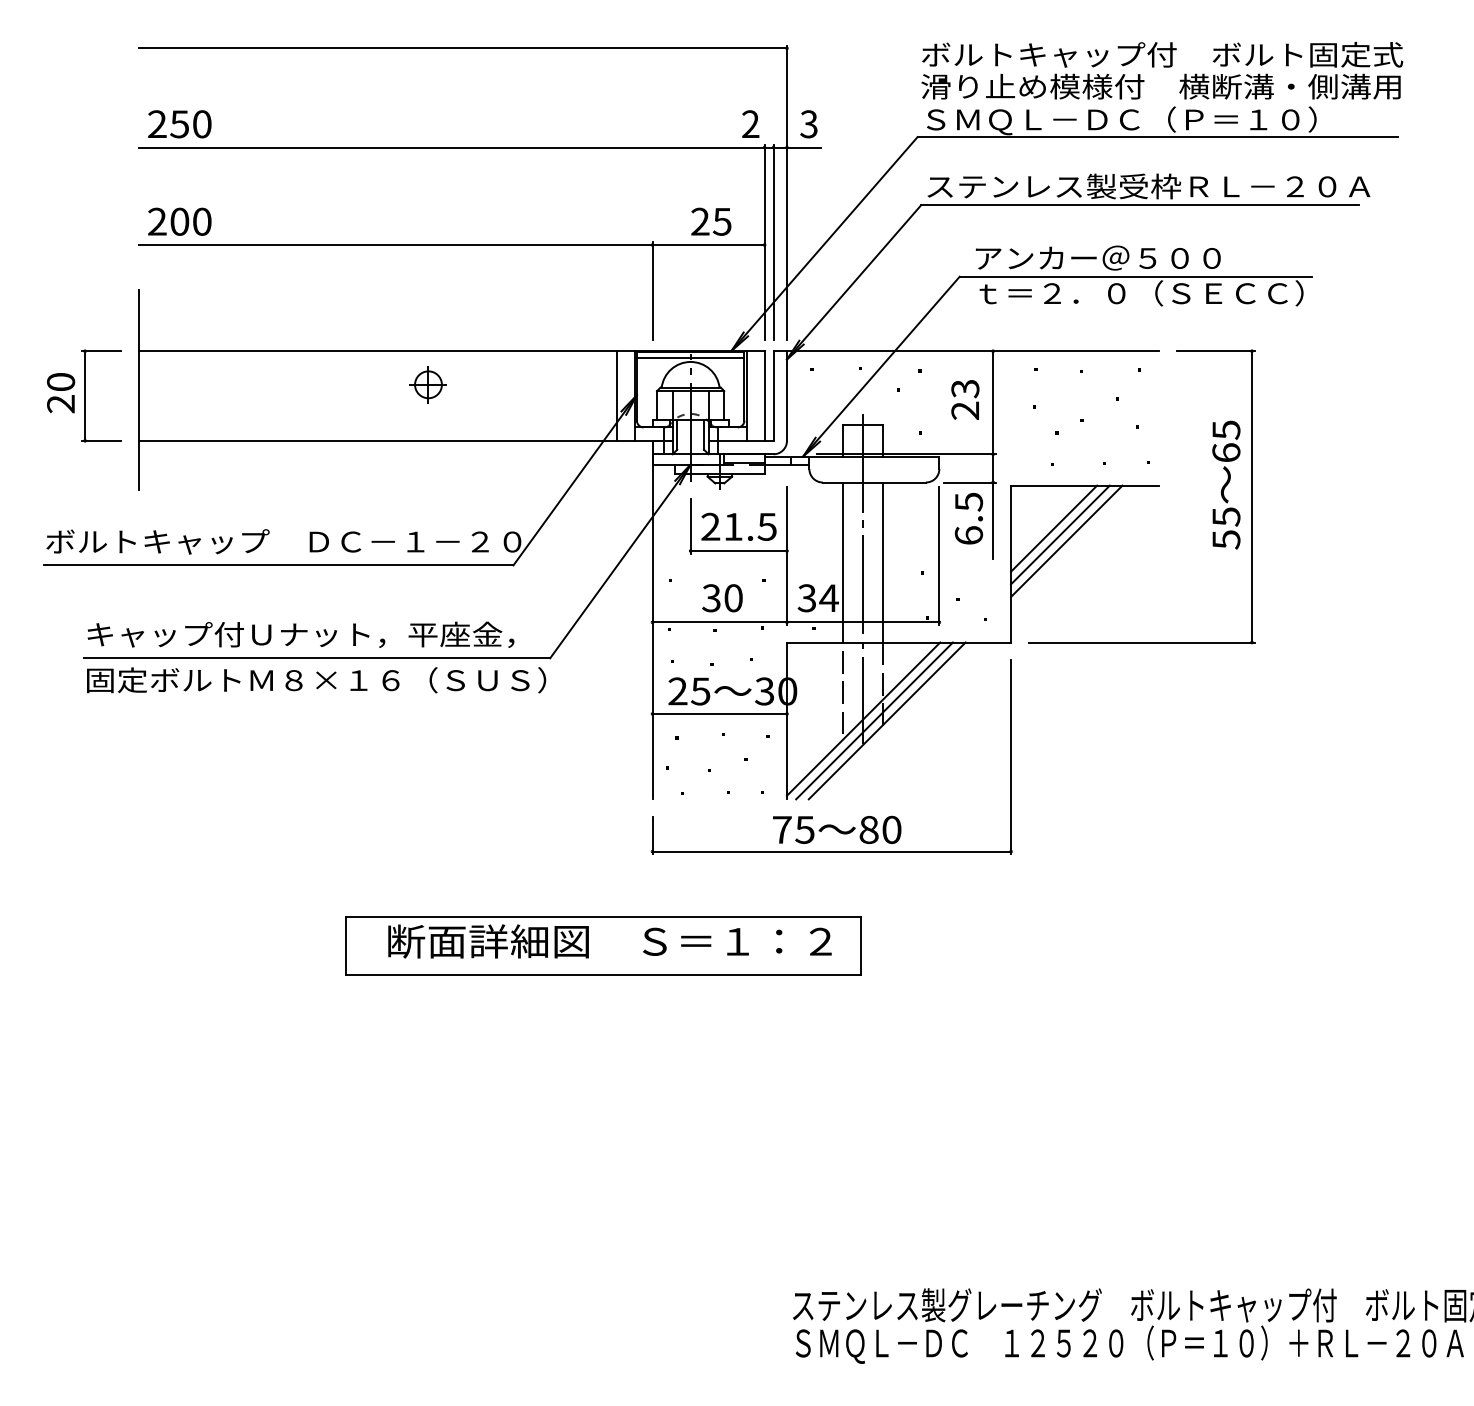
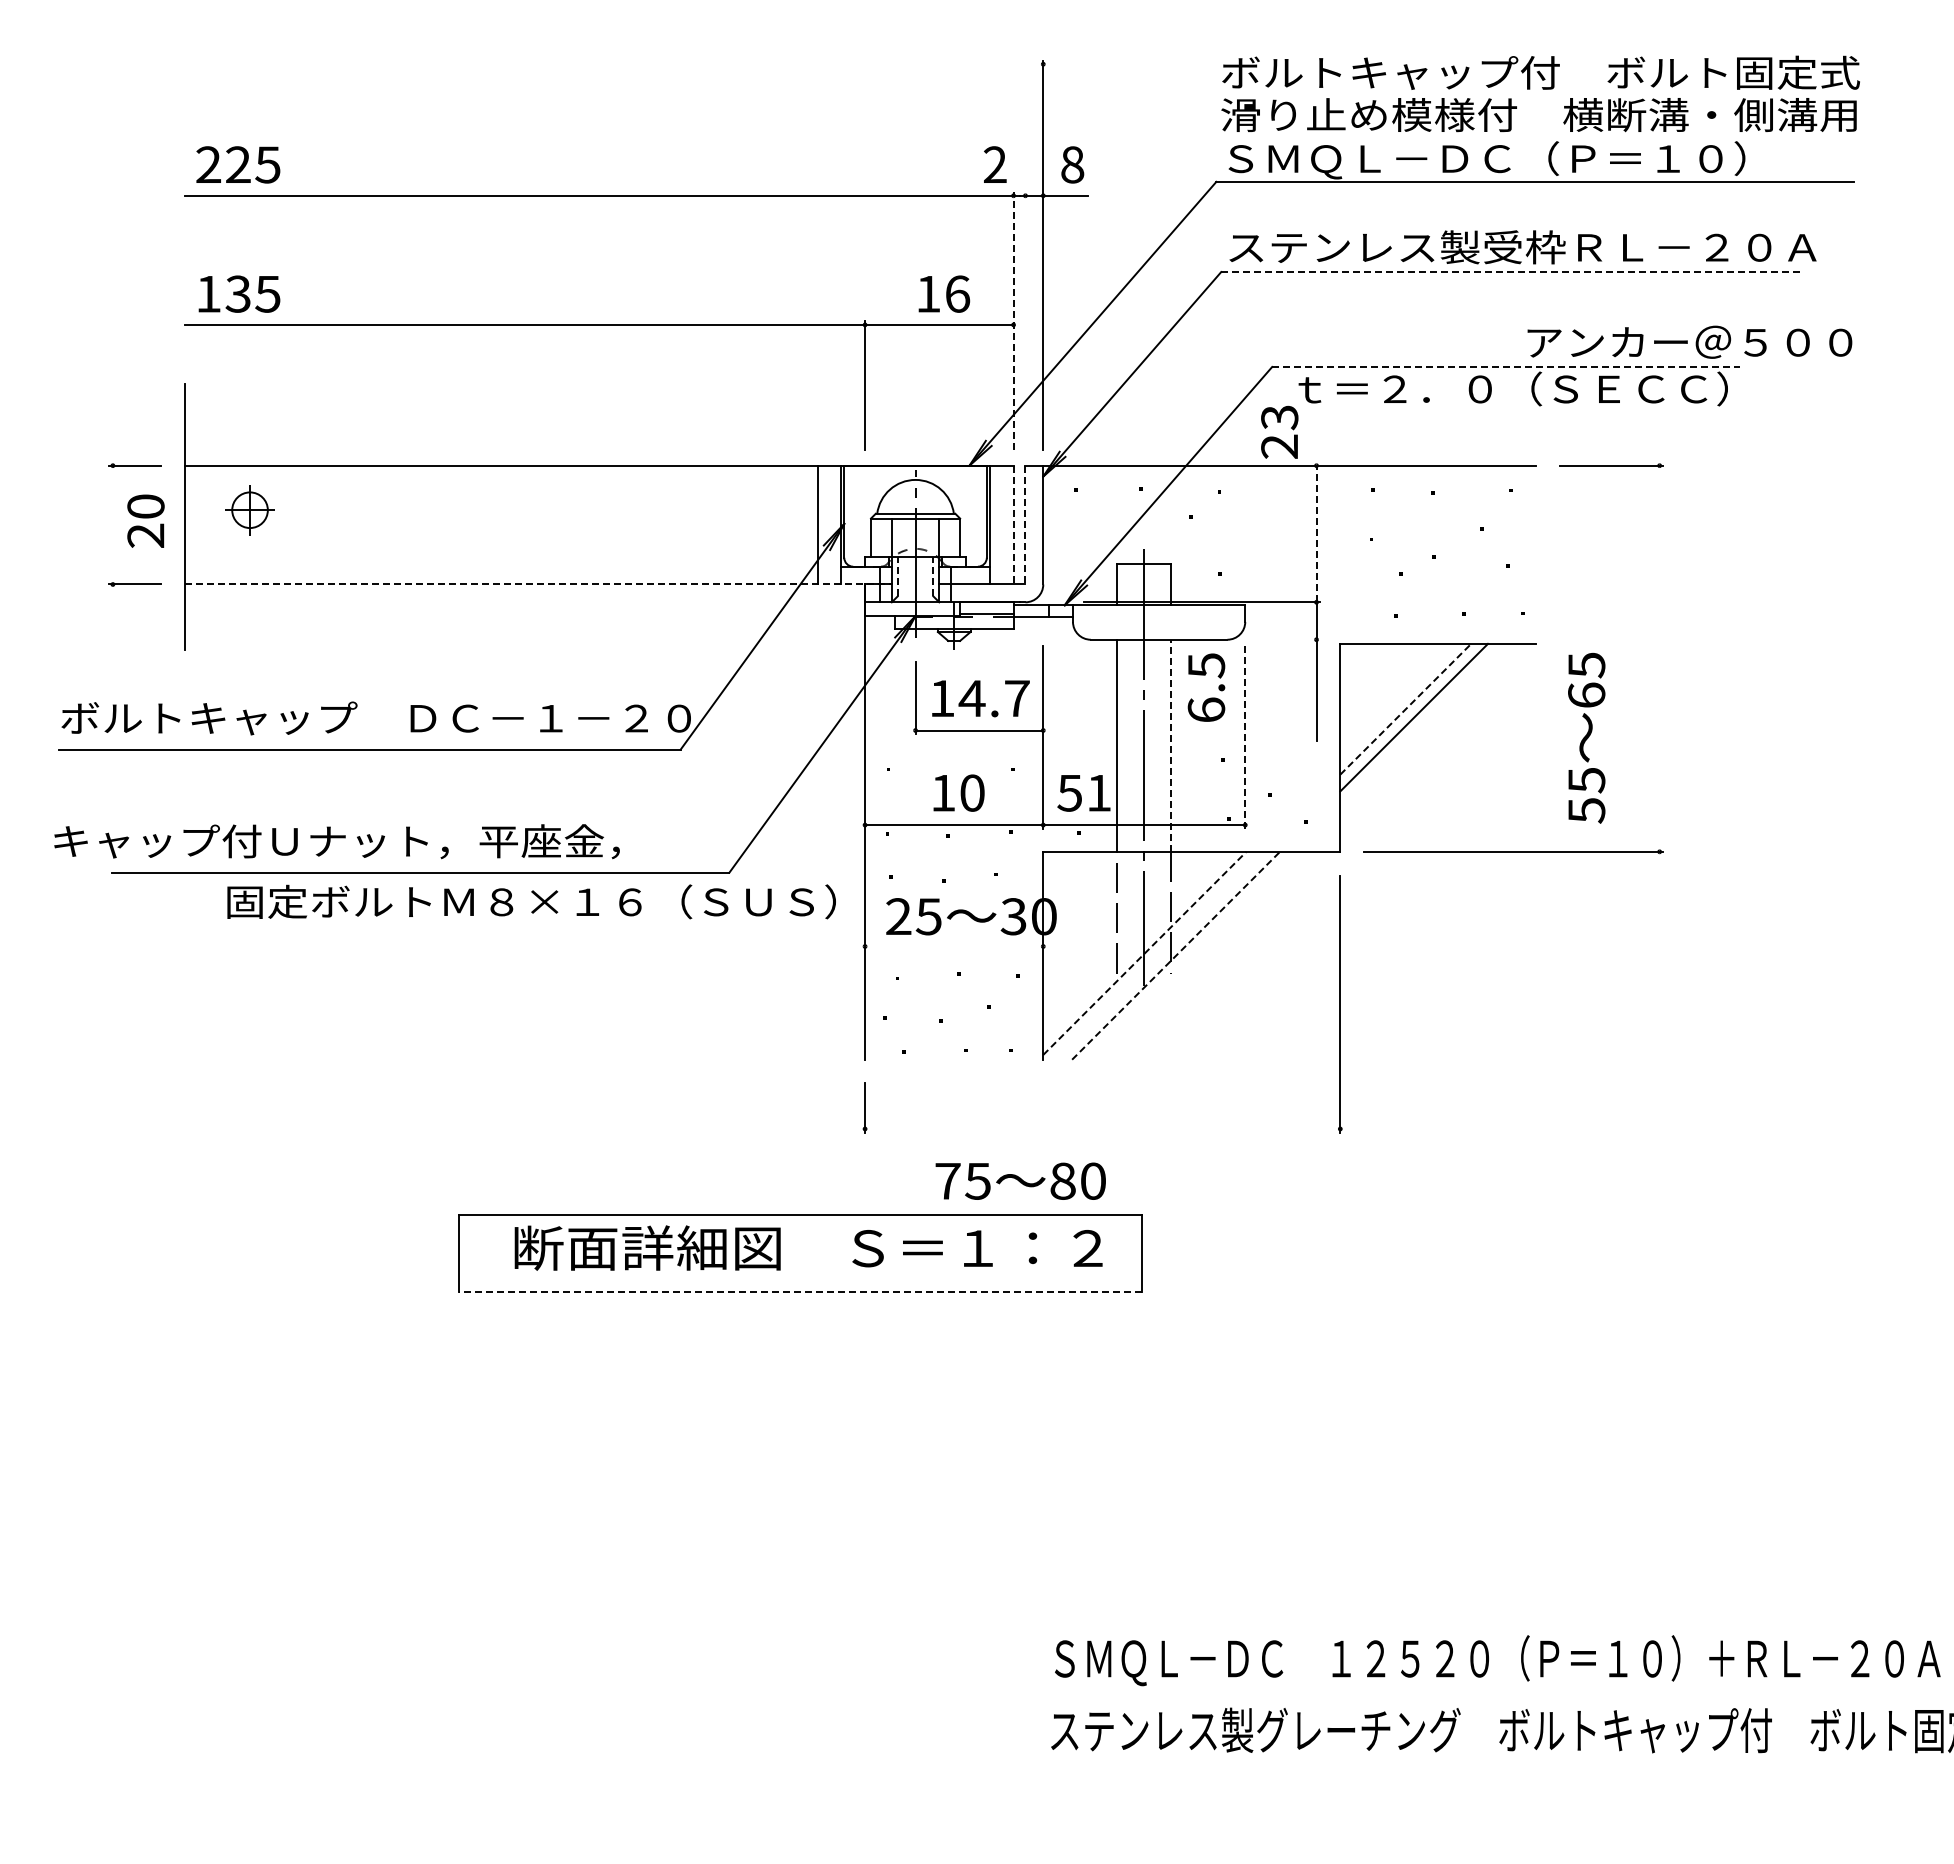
line: (462, 48) -> (613, 64), removed
text: (190, 123) -> (252, 164), 250 -> 225
text: (809, 123) -> (1072, 164), 3 -> 8
line: (1140, 205) -> (1511, 272), solid -> dashed
text: (179, 221) -> (238, 293), 200 -> 135
text: (711, 221) -> (943, 293), 25 -> 16
line: (764, 241) -> (1013, 320), solid -> dashed
line: (773, 242) -> (1025, 321), removed
text: (1097, 257) -> (1689, 341), moved
line: (1136, 276) -> (1506, 366), solid -> dashed
line: (690, 358) -> (915, 475), removed
part: (428, 385) -> (249, 510), moved
text: (60, 392) -> (145, 520), moved
line: (84, 395) -> (112, 524), removed
line: (764, 396) -> (1013, 525), solid -> dashed
line: (773, 396) -> (1025, 525), solid -> dashed
text: (965, 399) -> (1279, 431), moved
line: (993, 402) -> (1316, 533), solid -> dashed
line: (677, 434) -> (897, 576), solid -> dashed
line: (704, 434) -> (933, 576), solid -> dashed
line: (406, 440) -> (538, 584), solid -> dashed
line: (969, 482) -> (1285, 639), removed
text: (1226, 485) -> (1586, 738), moved
line: (1251, 496) -> (1659, 658), removed
text: (968, 518) -> (1206, 687), moved
text: (738, 526) -> (979, 698), 21.5 -> 14.7
line: (1054, 528) -> (1397, 700), removed
line: (1060, 535) -> (1405, 709), solid -> dashed
line: (939, 555) -> (1245, 736), solid -> dashed
line: (882, 562) -> (1170, 745), solid -> dashed
text: (710, 597) -> (942, 792), 30 -> 10
text: (818, 597) -> (1084, 792), 34 -> 51
text: (300, 634) -> (336, 841), moved
text: (316, 679) -> (531, 901), moved
line: (720, 713) -> (954, 946), removed
line: (863, 719) -> (1144, 953), solid -> dashed
line: (874, 720) -> (1159, 955), removed
line: (887, 720) -> (1176, 955), solid -> dashed
text: (836, 829) -> (1020, 1180), moved
line: (831, 851) -> (1102, 1128), removed
line: (603, 974) -> (800, 1292), solid -> dashed
text: (1129, 1344) -> (1497, 1660), moved

